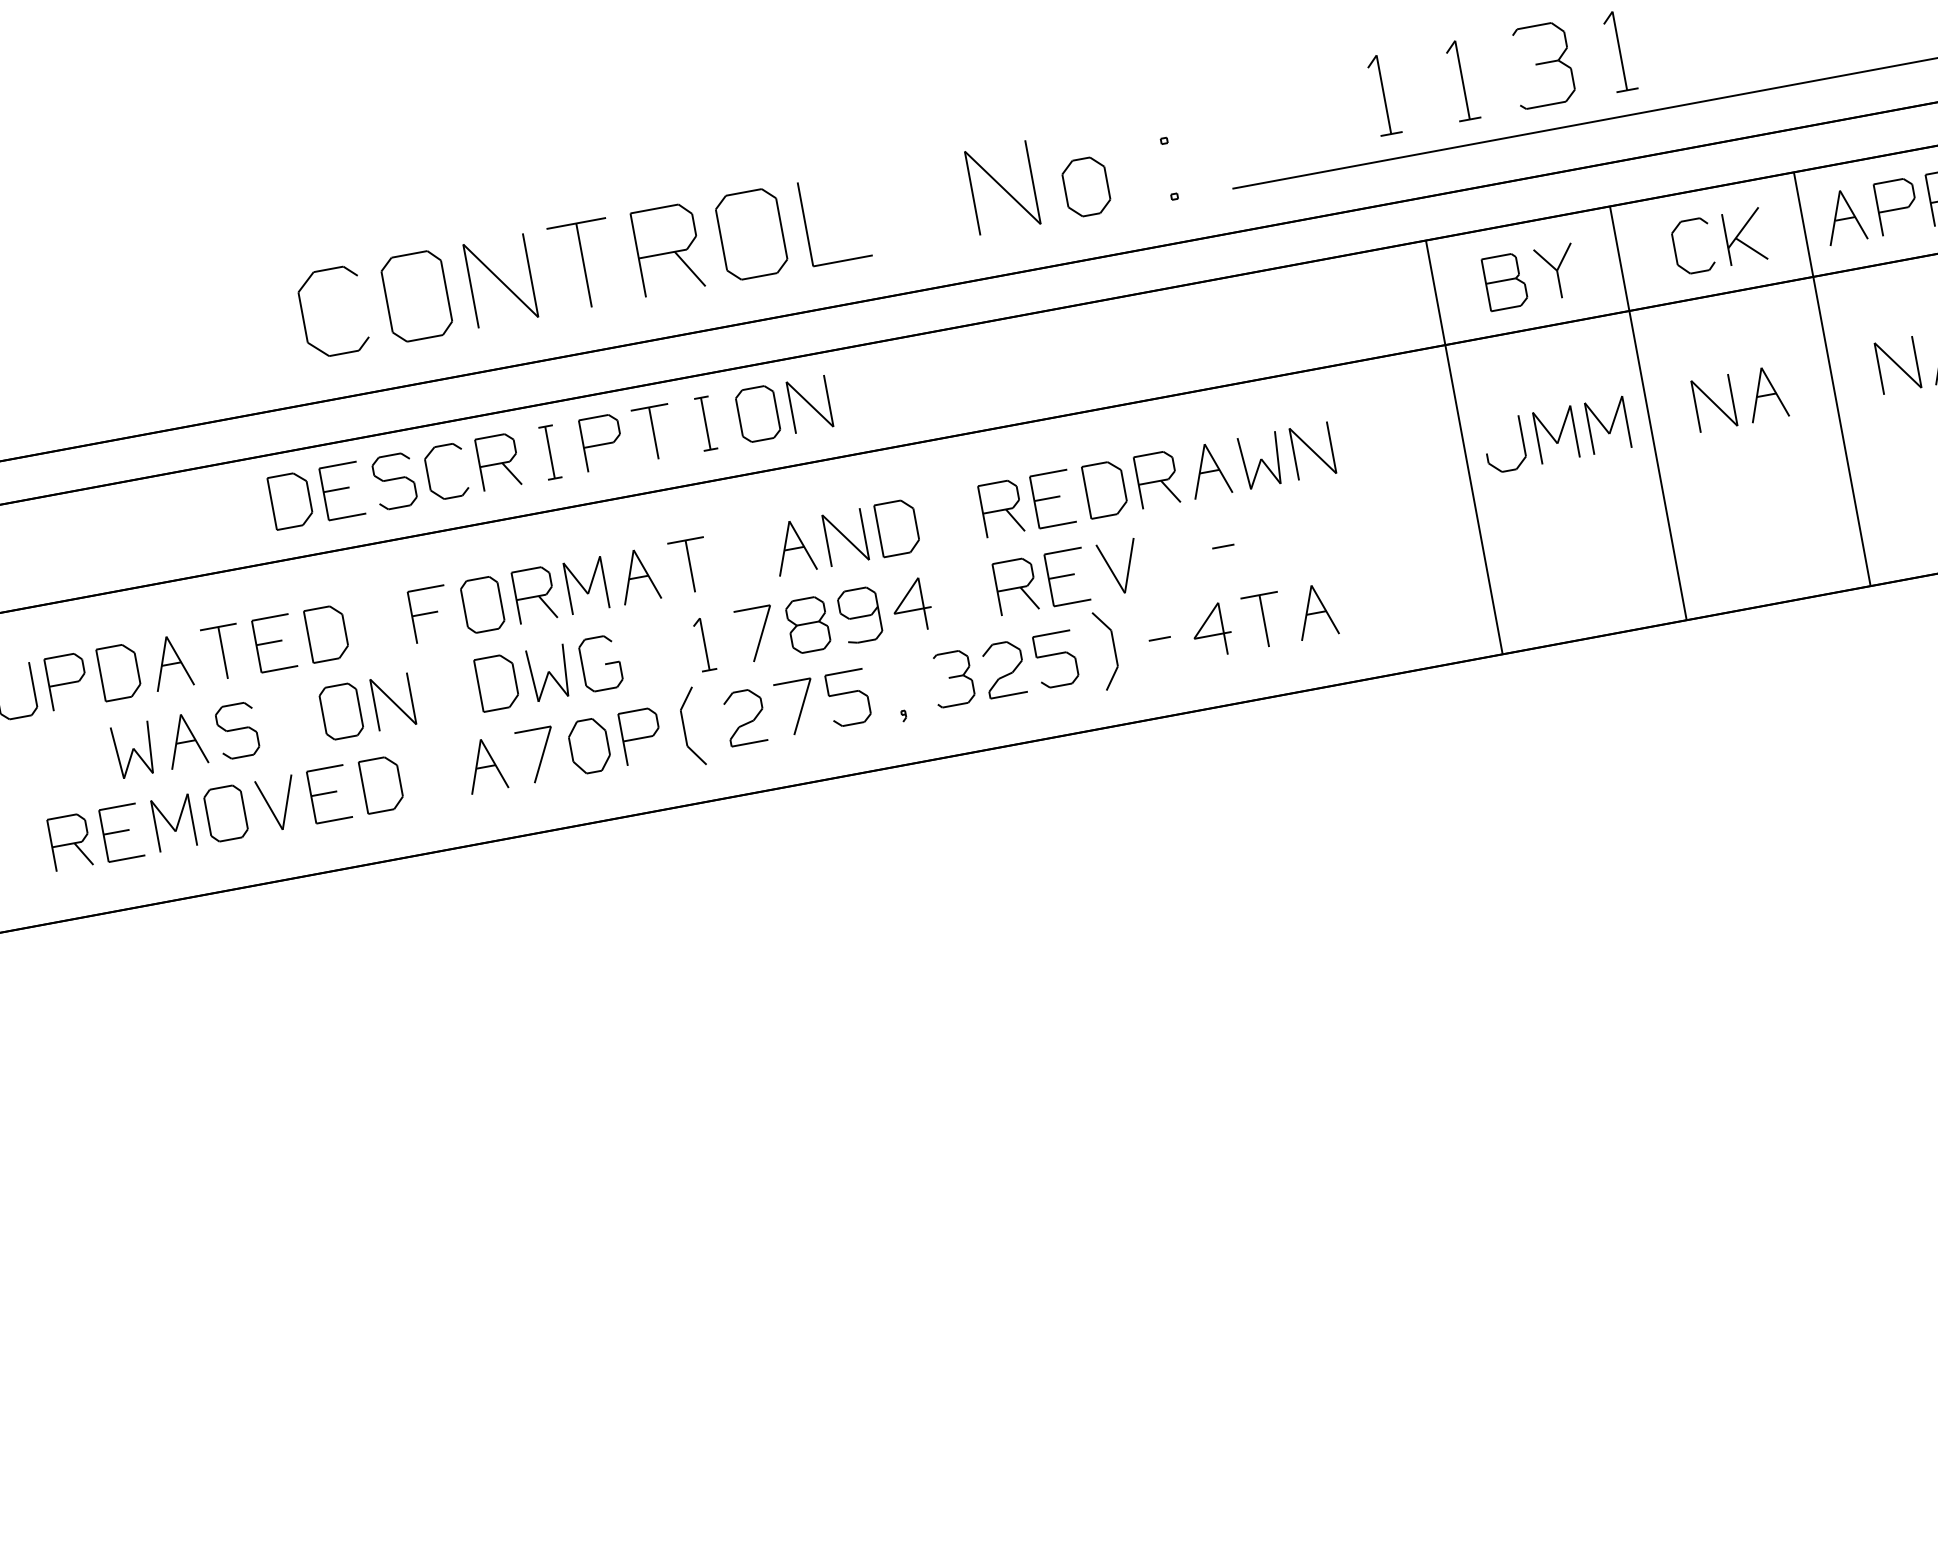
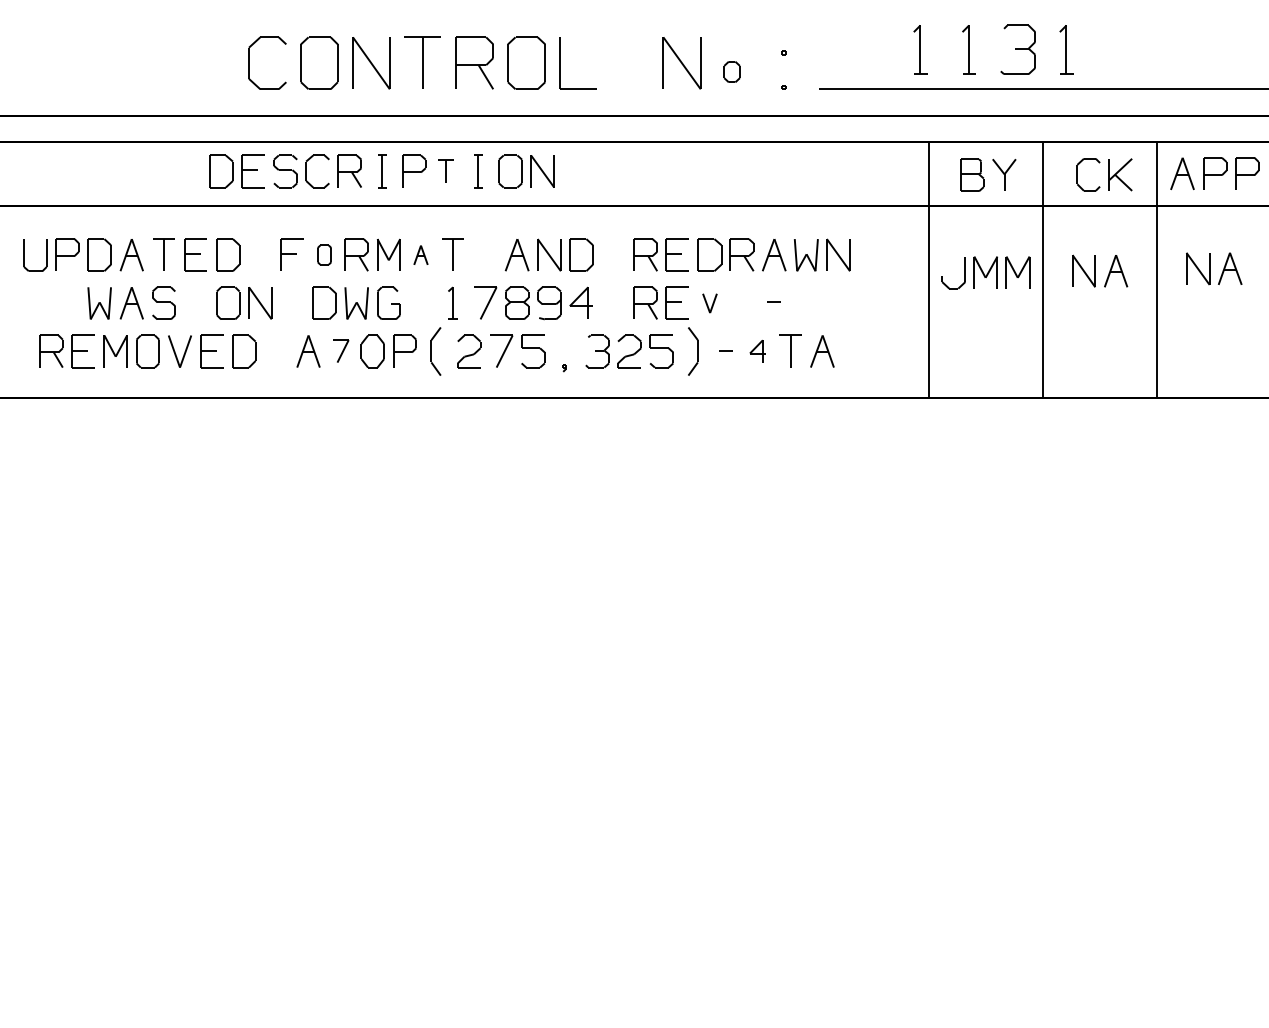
part: (1085, 186) -> (731, 71), size x0.6
part: (654, 431) -> (446, 170), size x0.7
part: (1119, 567) -> (709, 303), size x0.6
part: (637, 576) -> (420, 255), size x0.6
part: (482, 603) -> (324, 254), size x0.6
part: (1210, 630) -> (757, 351), size x0.7
part: (536, 754) -> (340, 350), size x0.7

